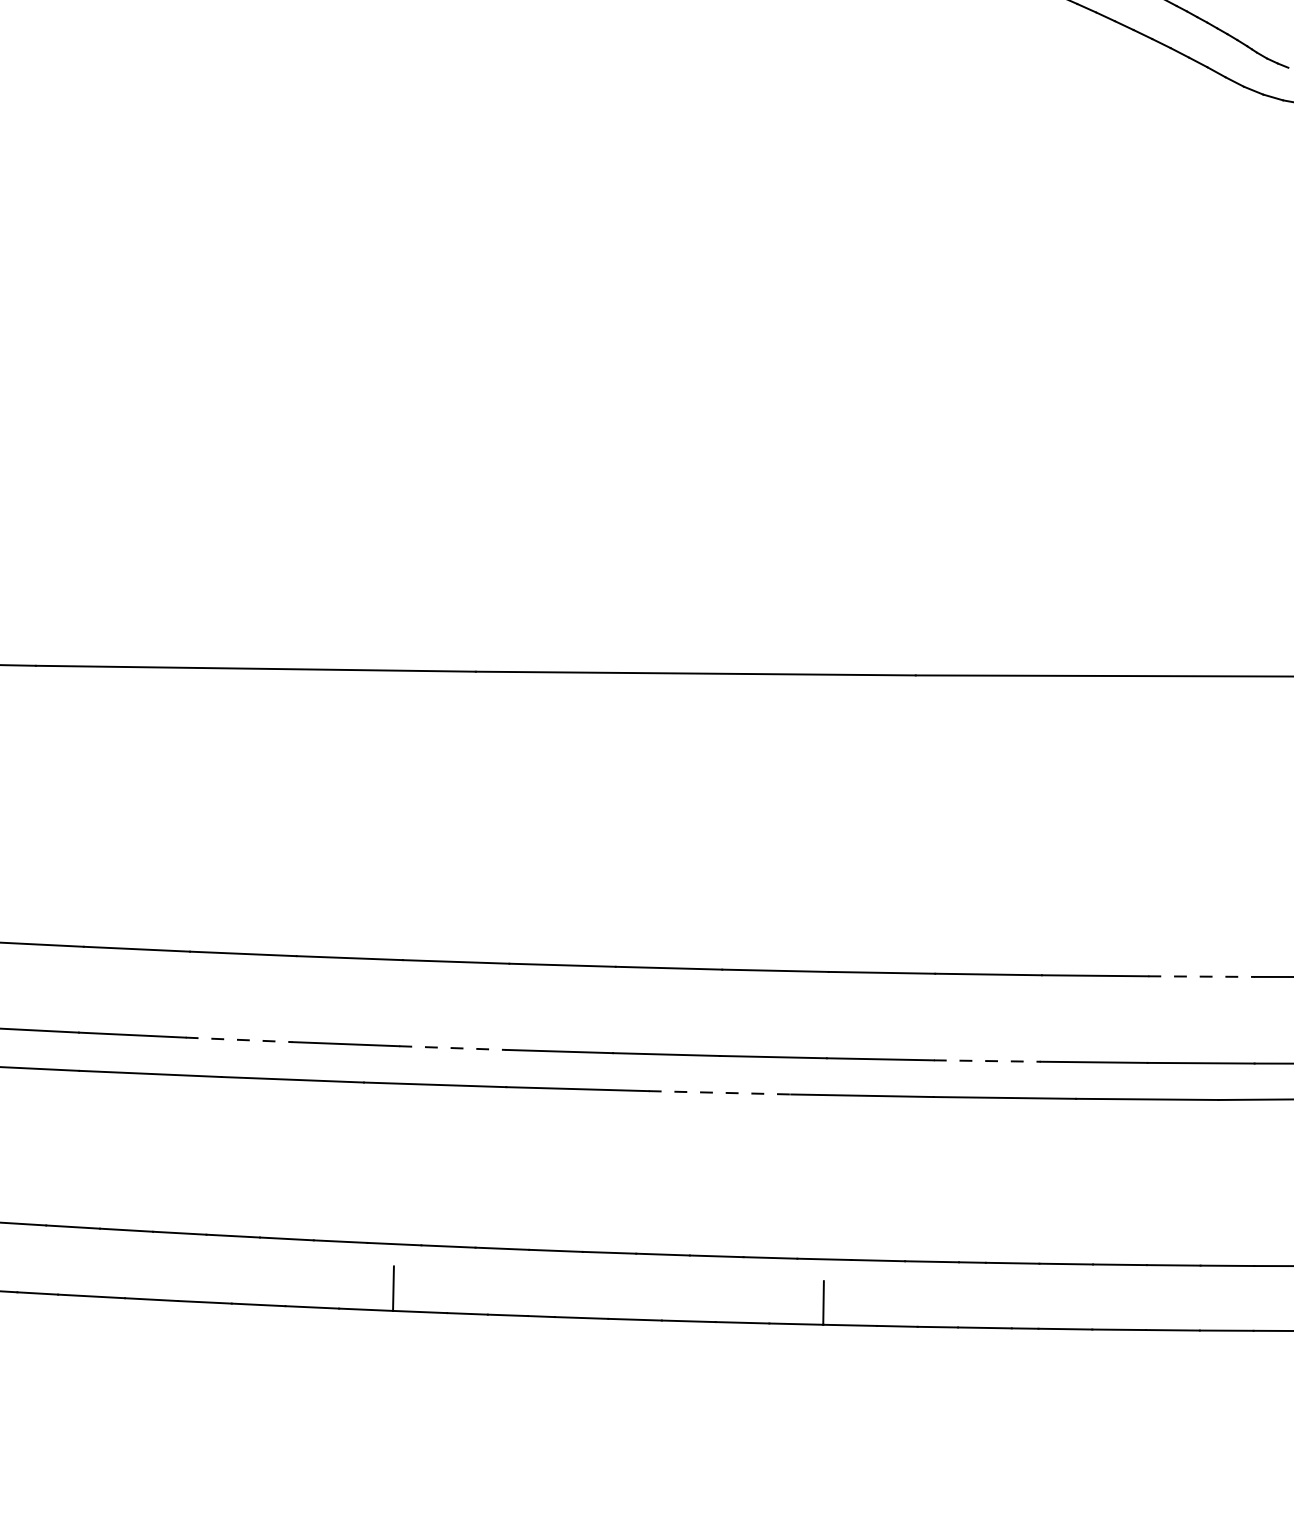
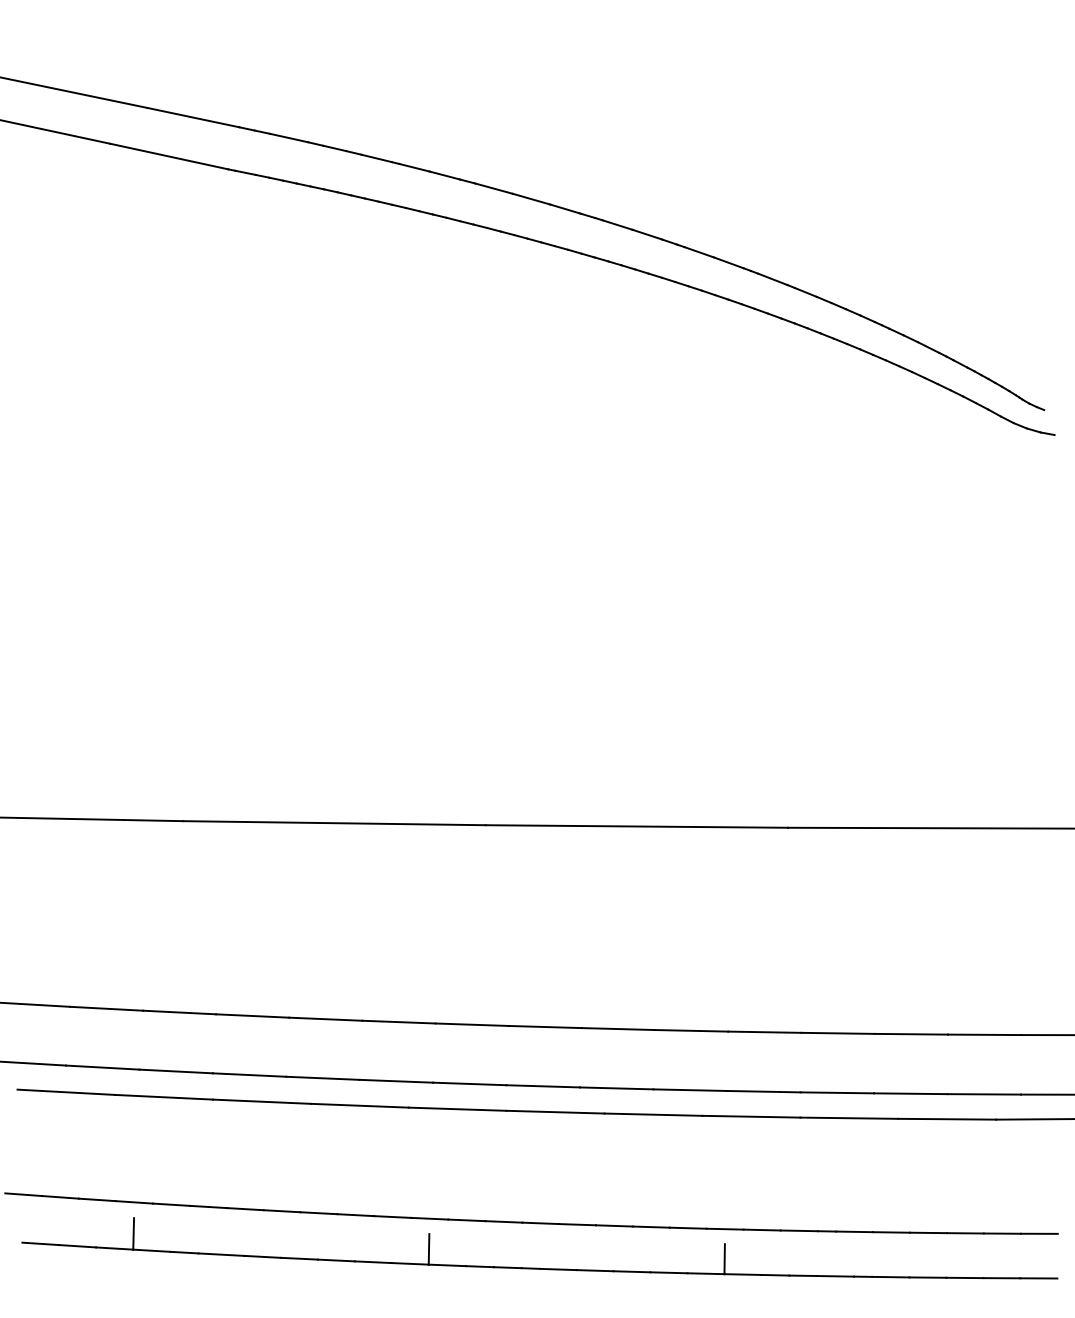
line: (1201, 976) -> (984, 1034), dashed -> solid
line: (238, 1040) -> (322, 1078), dashed -> solid
line: (452, 1047) -> (469, 1083), dashed -> solid
line: (987, 1060) -> (837, 1092), dashed -> solid
line: (720, 1092) -> (653, 1114), dashed -> solid

